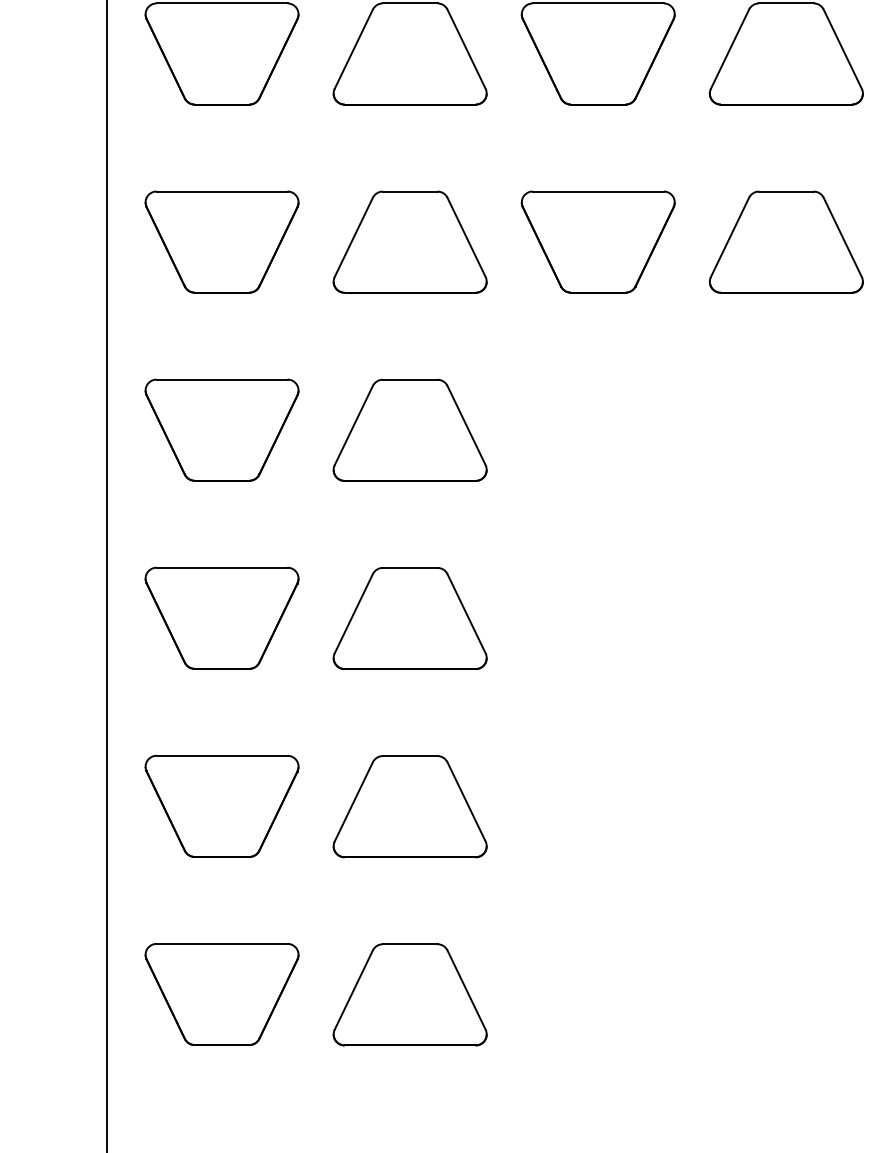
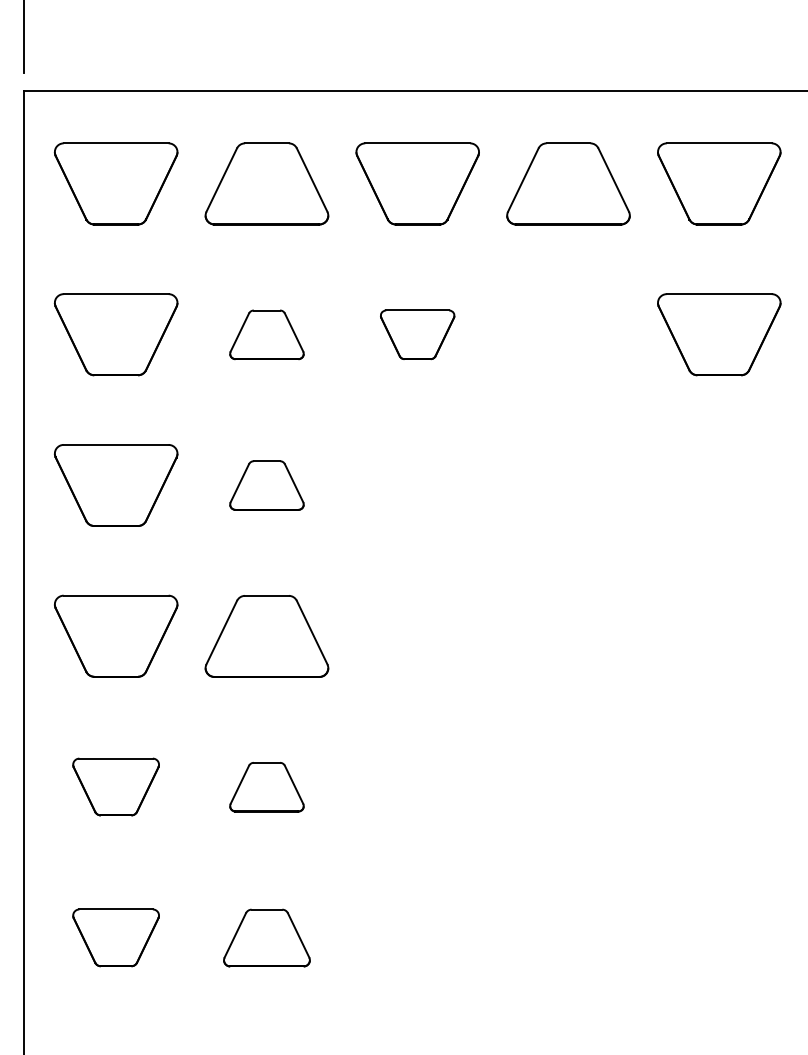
part: (409, 241) -> (266, 334), size x0.6
part: (597, 241) -> (417, 334), size x0.6
part: (786, 241) -> (568, 334), removed
part: (409, 430) -> (266, 485), size x0.6
part: (221, 805) -> (115, 786), size x0.7
part: (409, 805) -> (266, 786), size x0.6
part: (221, 994) -> (115, 937), size x0.7
part: (409, 994) -> (266, 937), size x0.7

